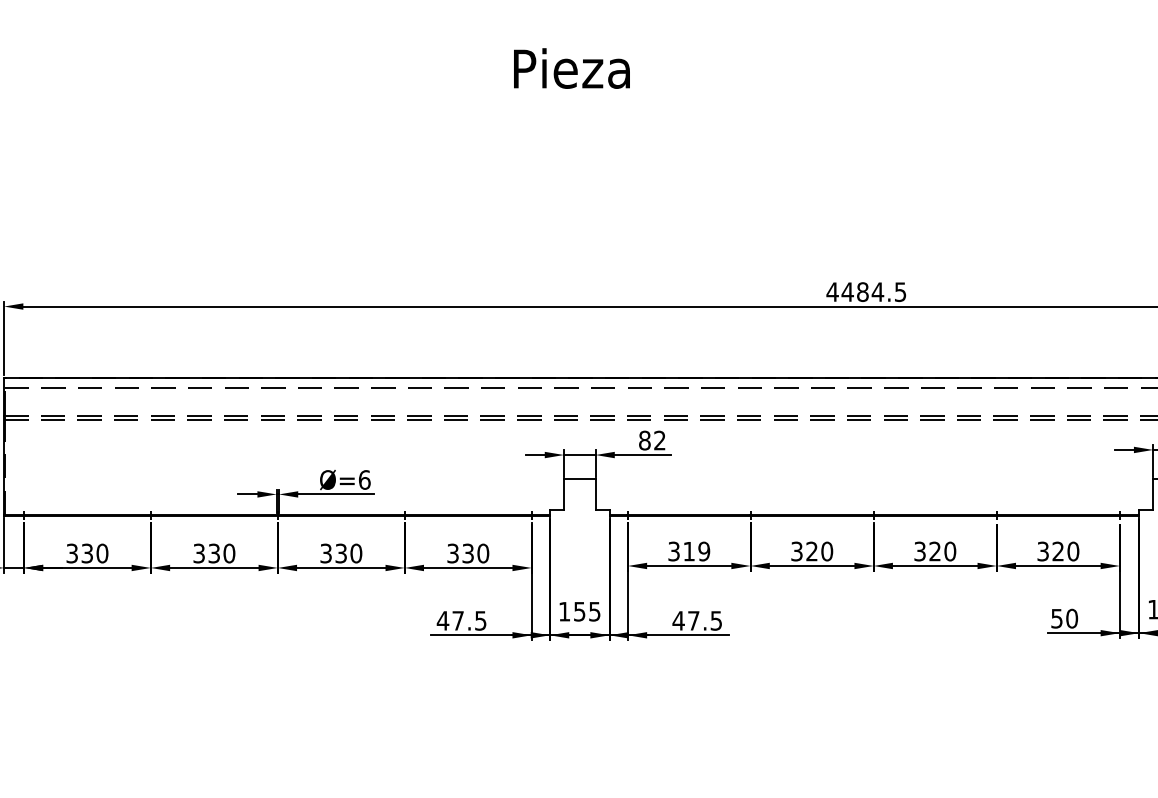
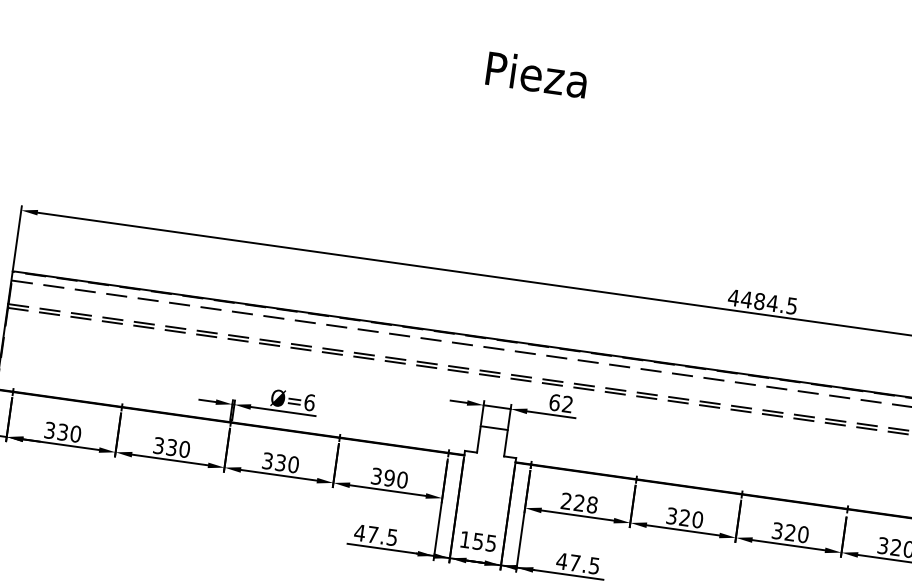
text: (644, 440) -> (554, 402), 82 -> 62
text: (689, 551) -> (579, 503), 319 -> 228
text: (468, 553) -> (389, 478), 330 -> 390

